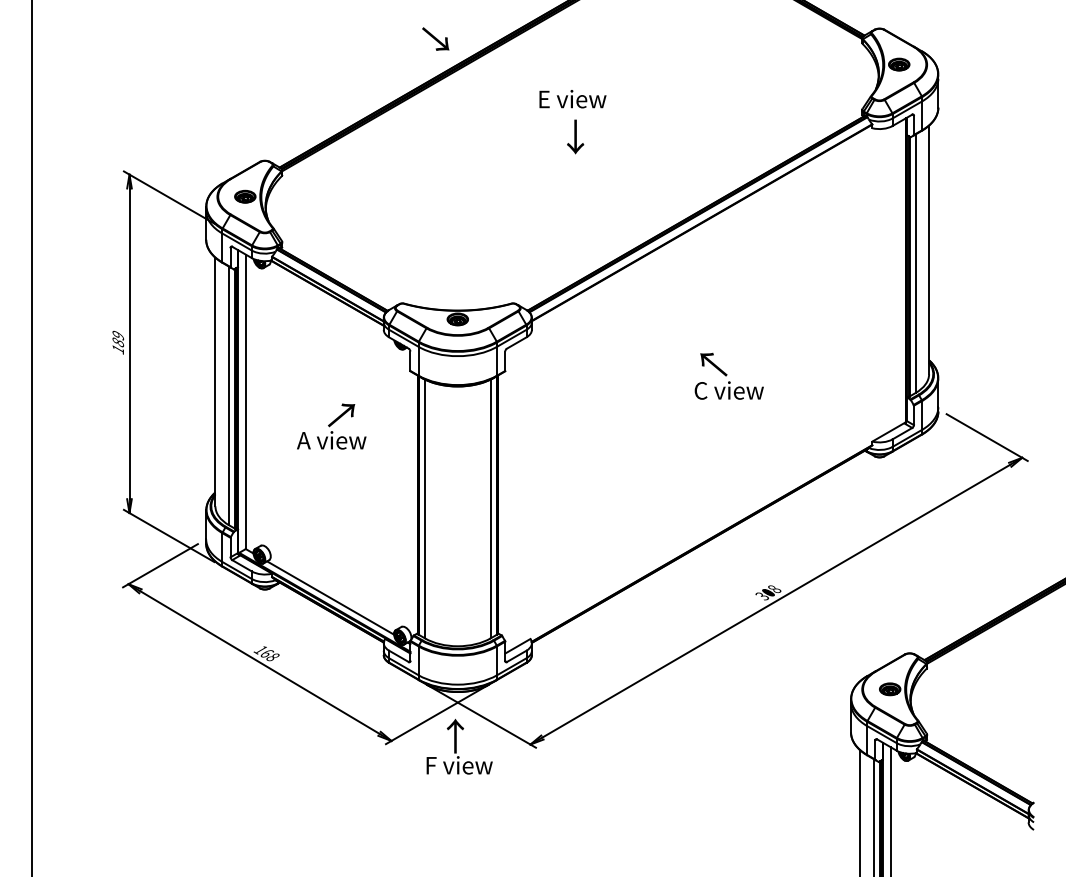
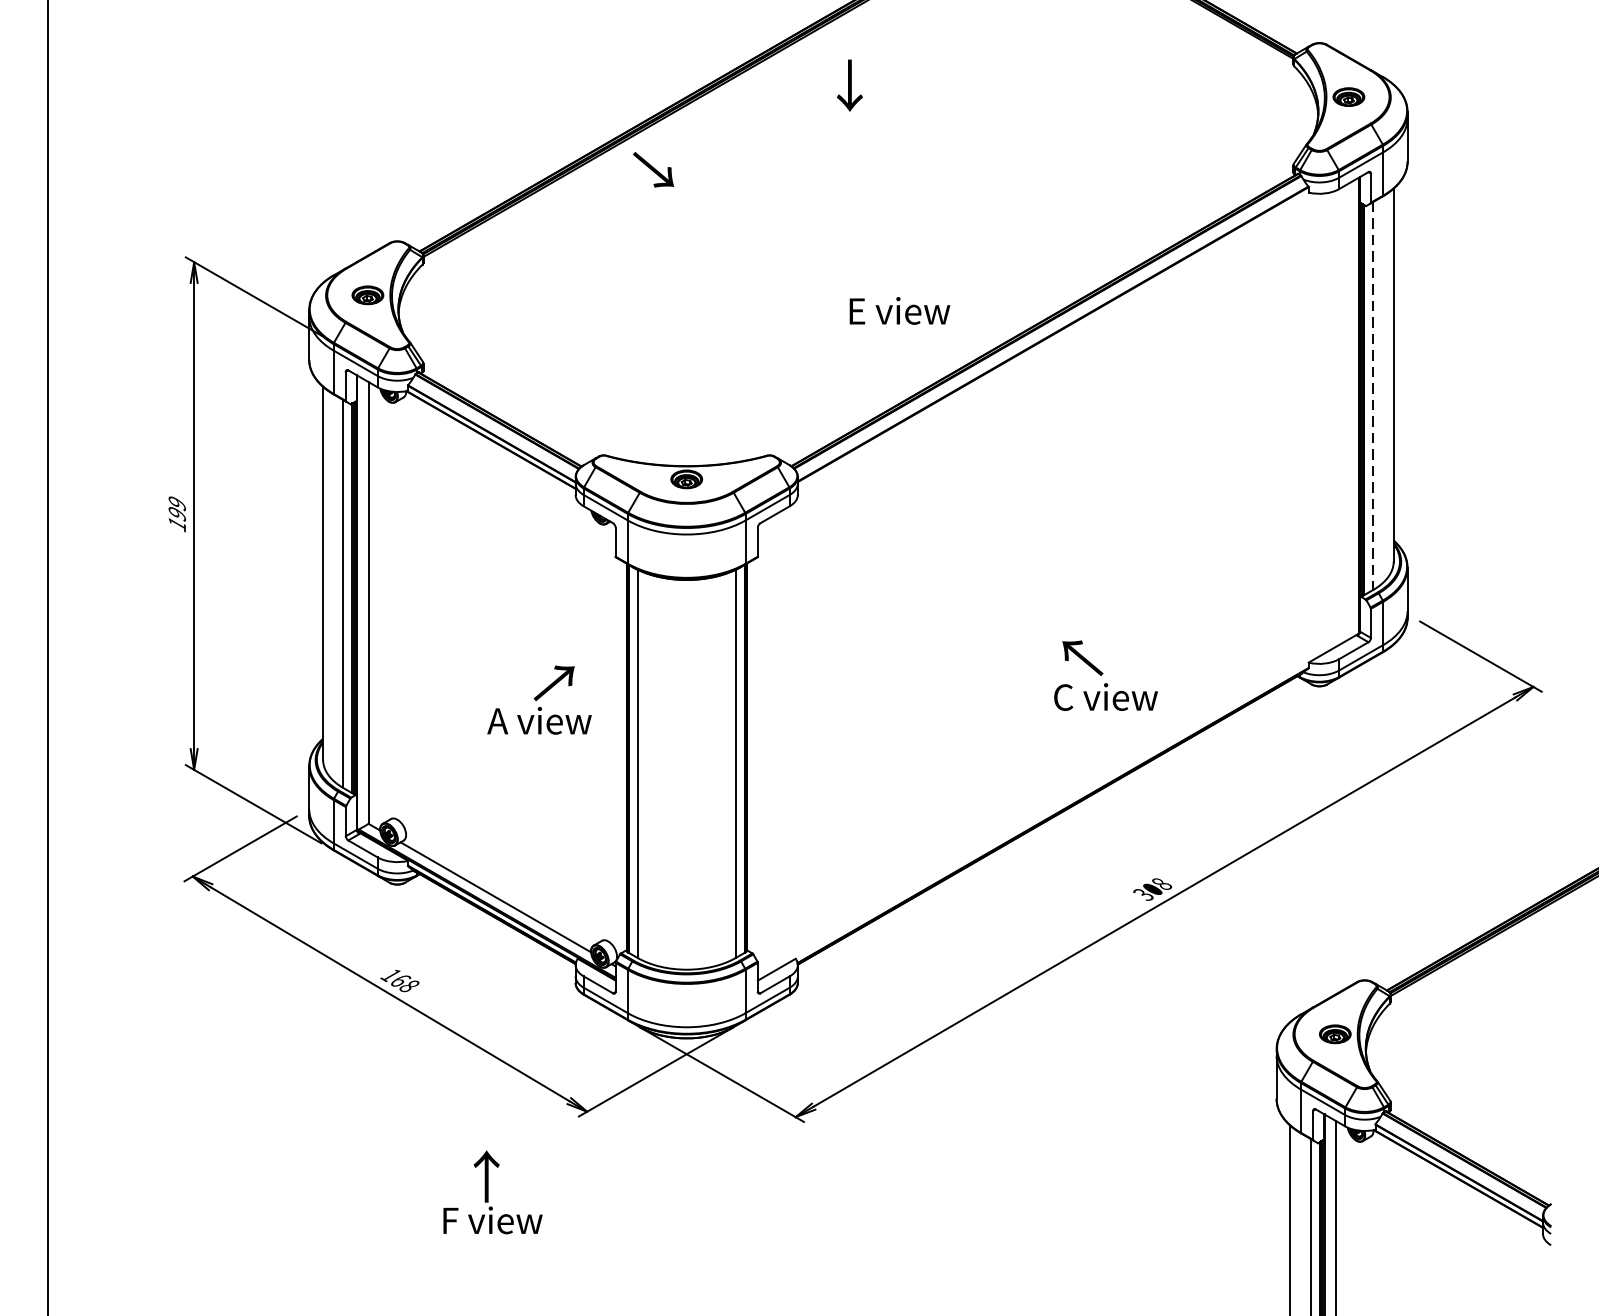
text: (435, 38) -> (653, 168), moved
text: (572, 99) -> (899, 311), moved
text: (575, 136) -> (849, 84), moved
line: (915, 264) -> (1373, 396), solid -> dashed
text: (117, 342) -> (176, 513), 189 -> 199
text: (728, 375) -> (1104, 674), moved
text: (331, 426) -> (539, 700), moved
text: (459, 746) -> (492, 1192), moved

